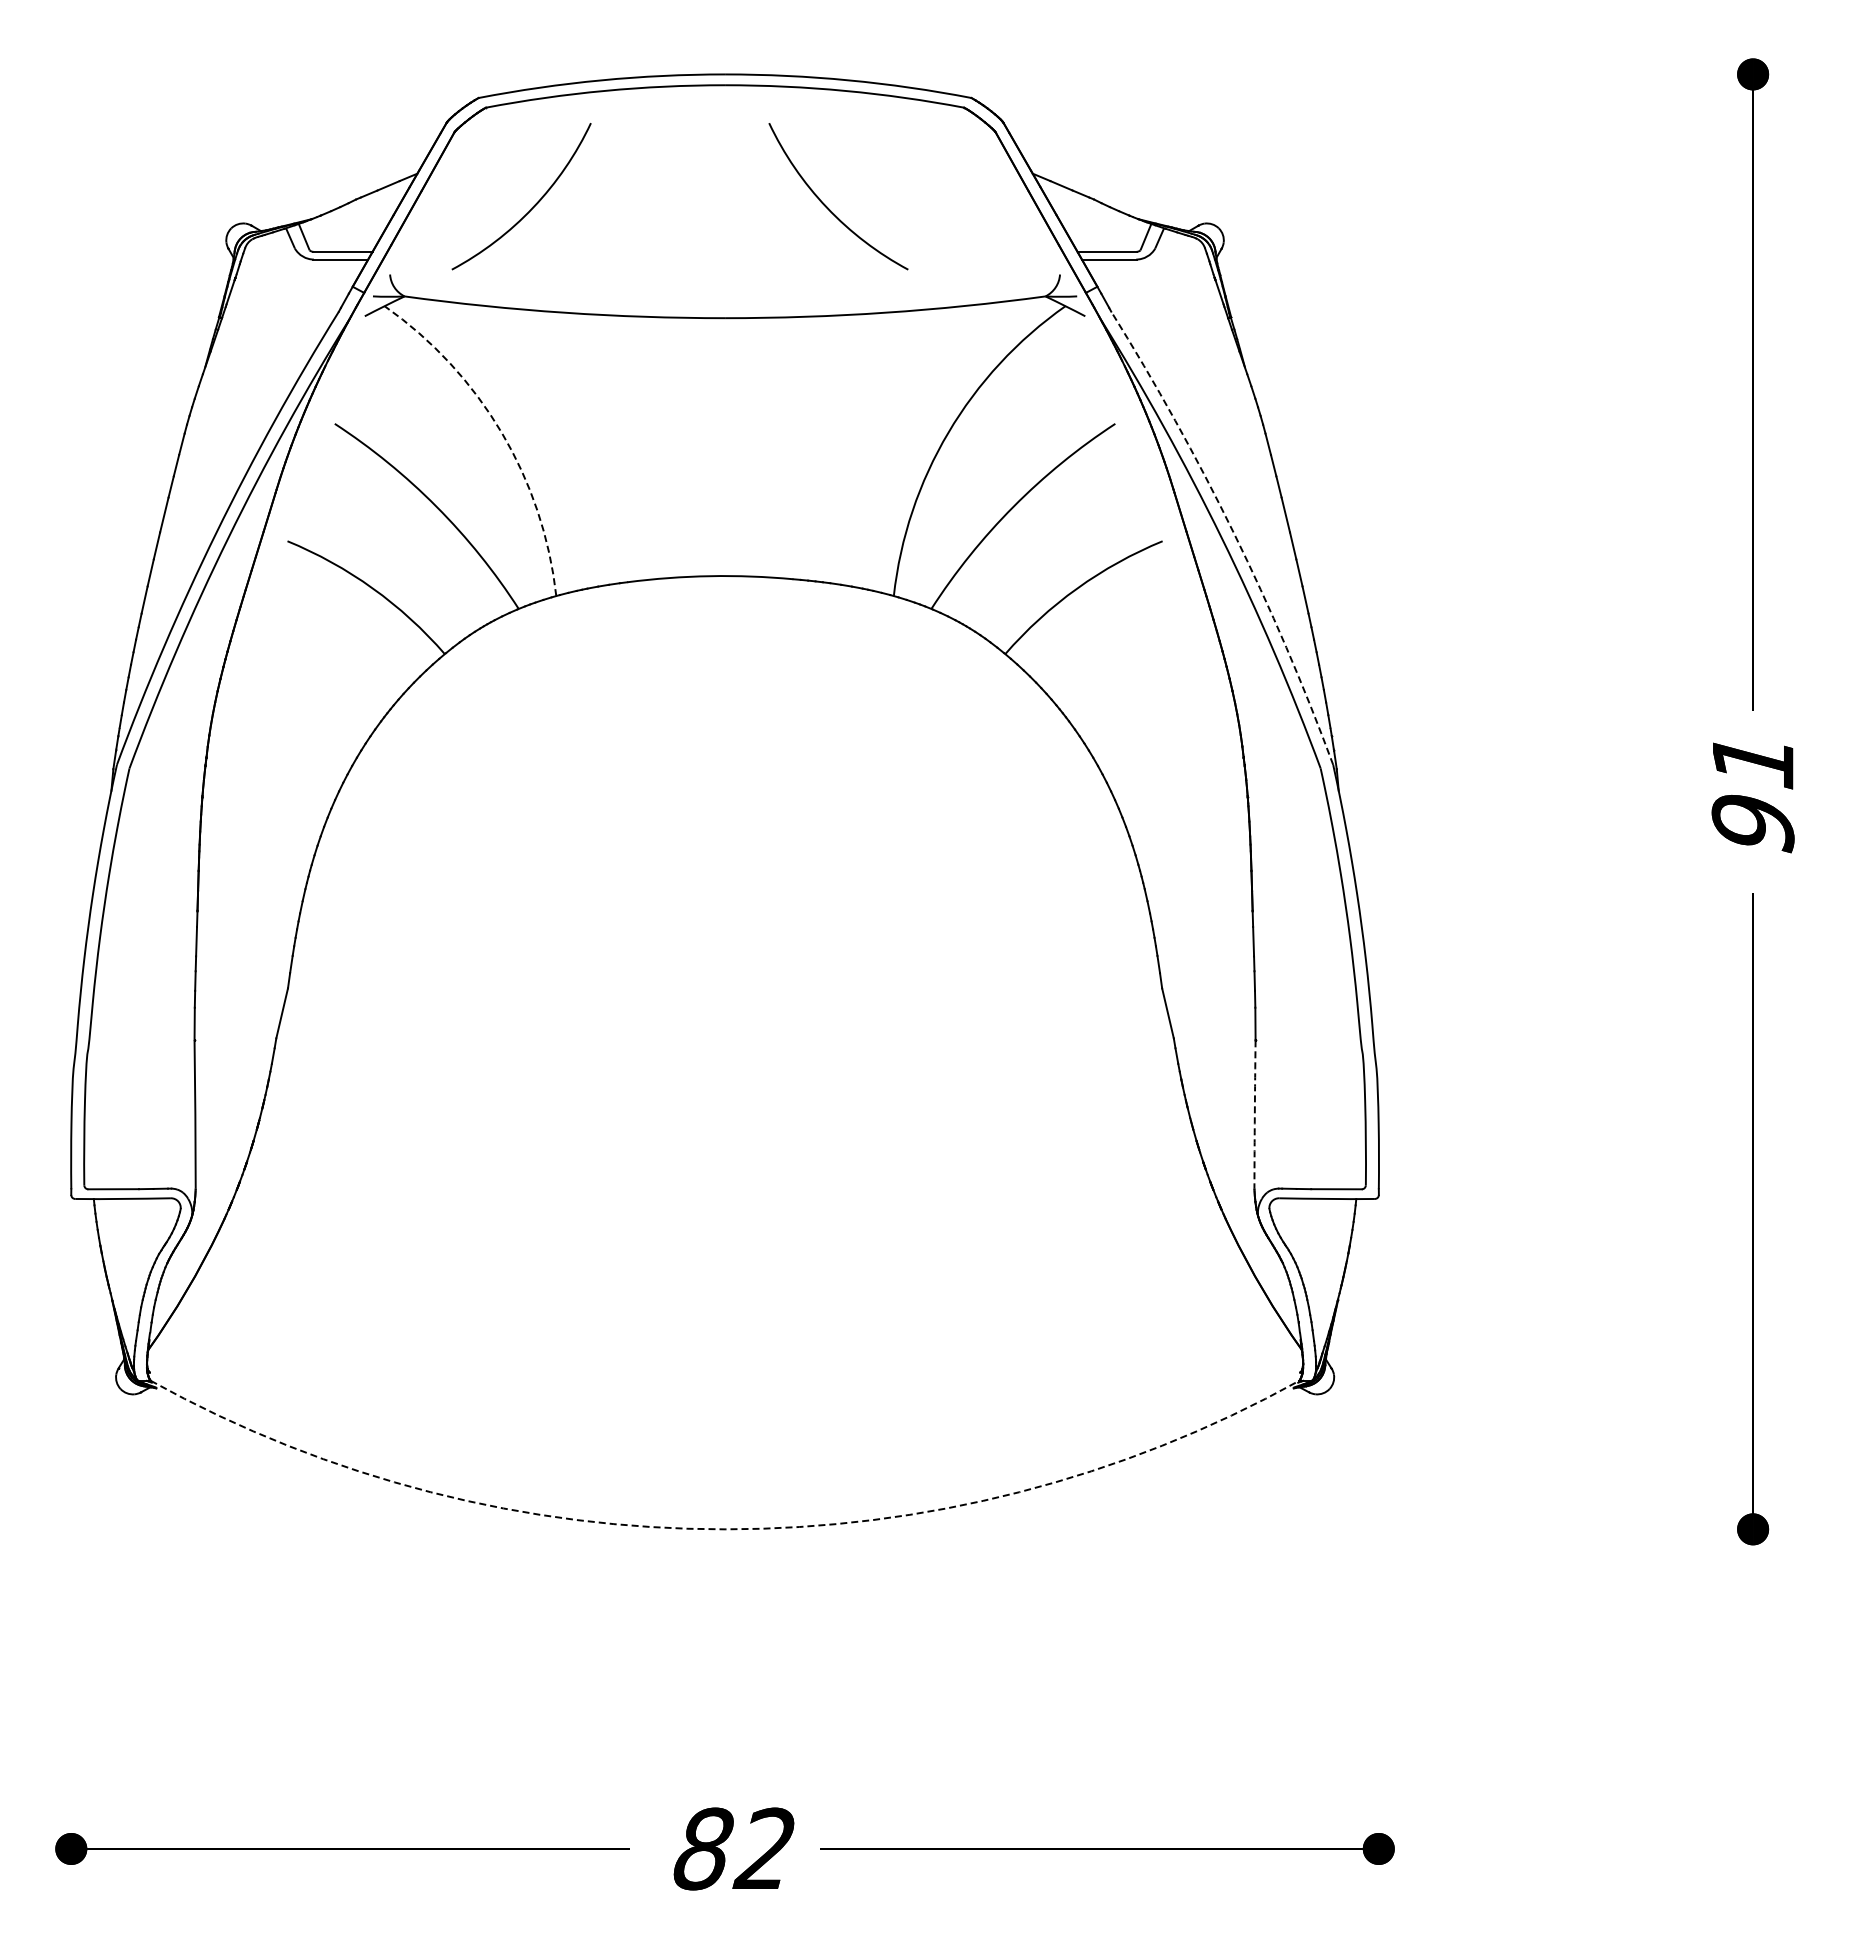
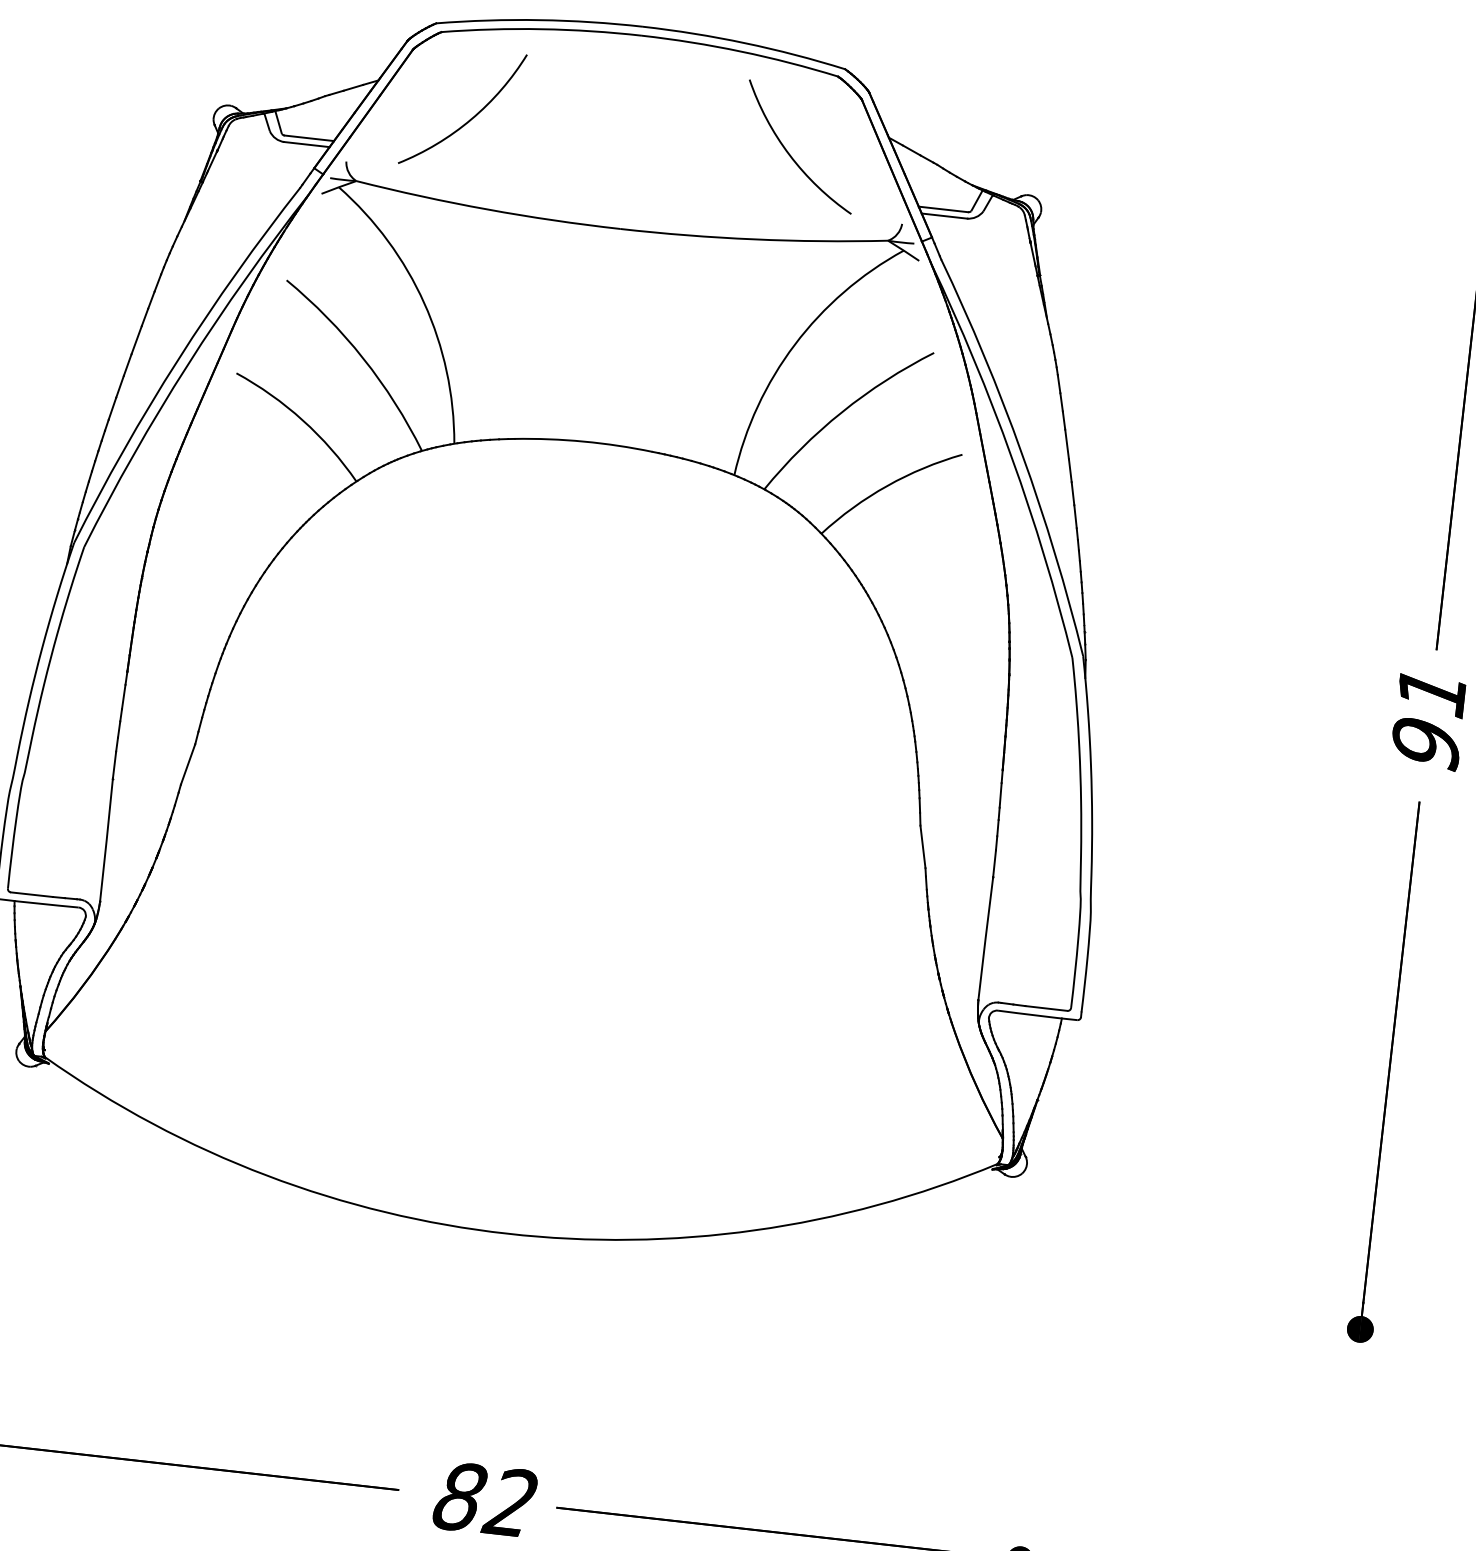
arc: (827, 206) -> (790, 154), moved
arc: (501, 432) -> (424, 302), dashed -> solid
arc: (1233, 532) -> (1022, 454), dashed -> solid
arc: (1254, 1114) -> (985, 938), dashed -> solid
arc: (725, 1529) -> (507, 1233), dashed -> solid

